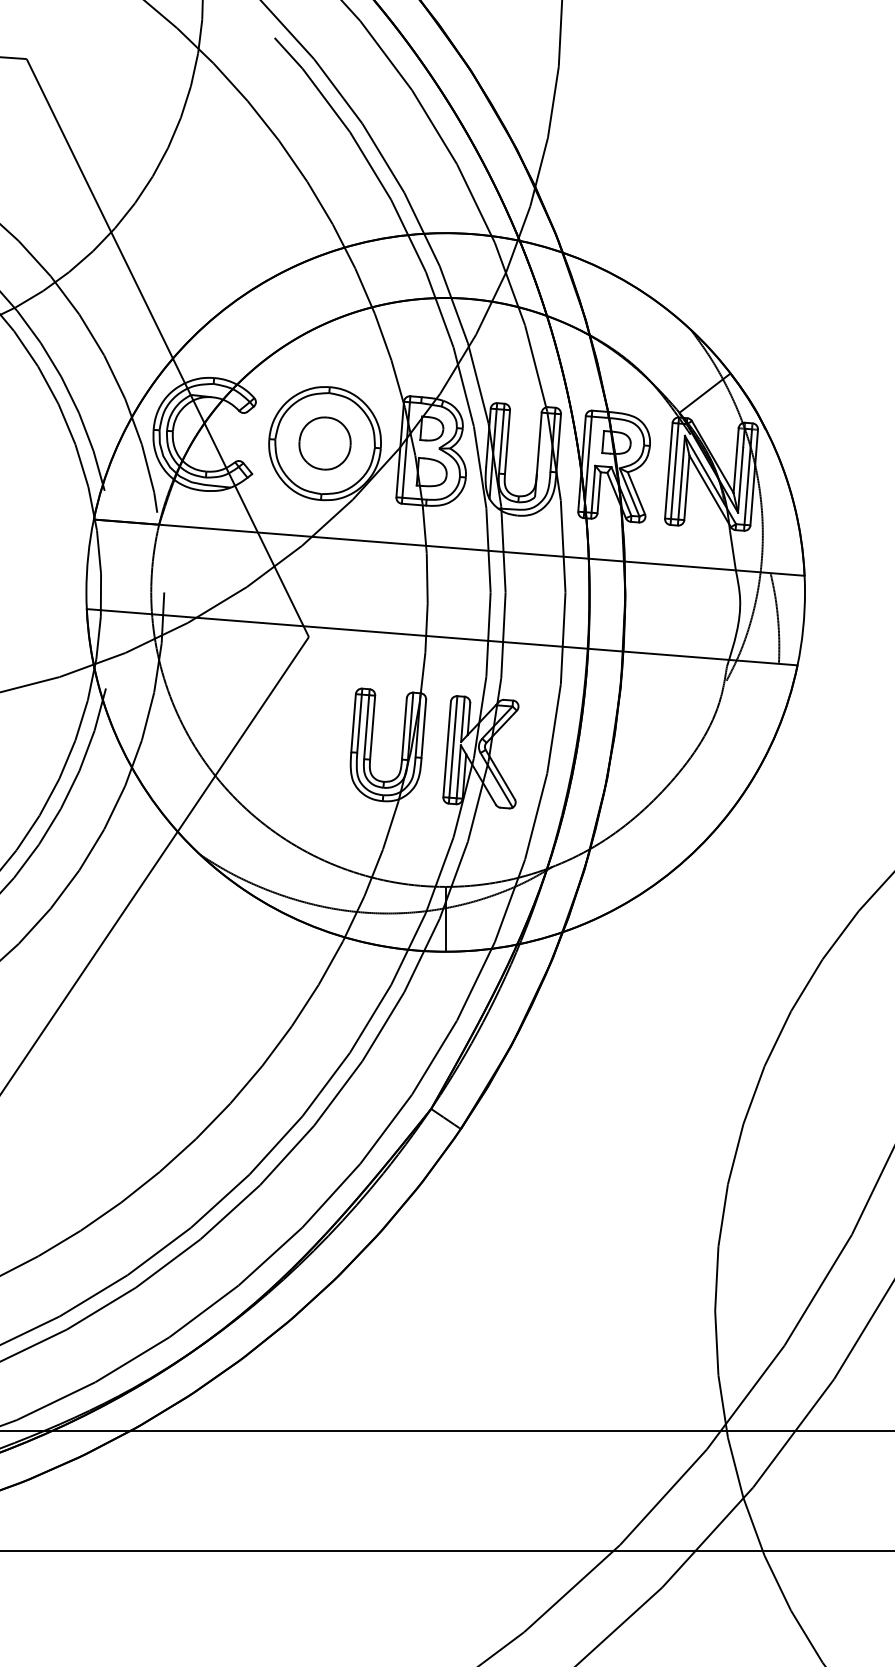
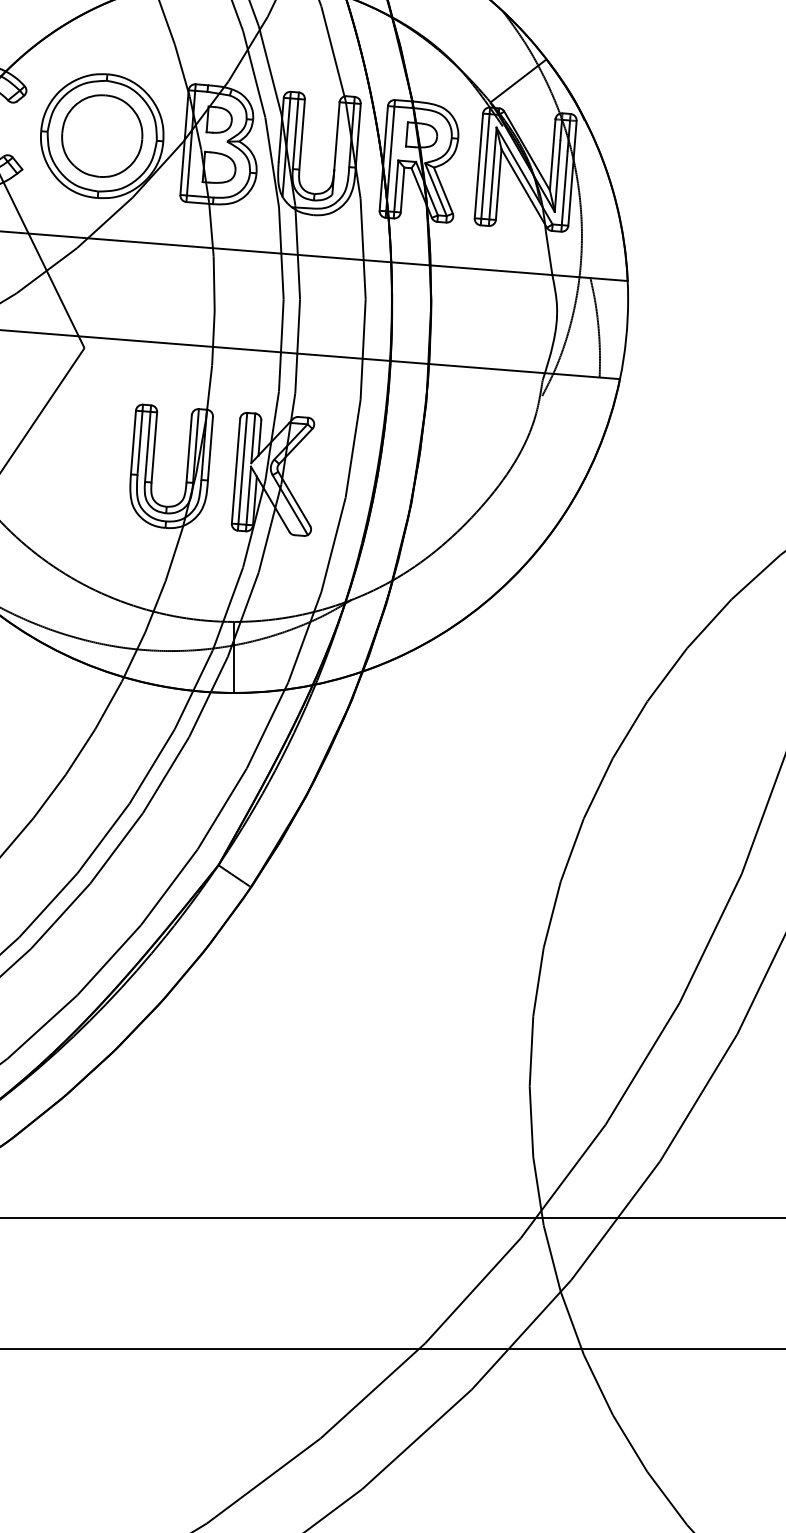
part: (324, 443) -> (101, 136), size x1.43

